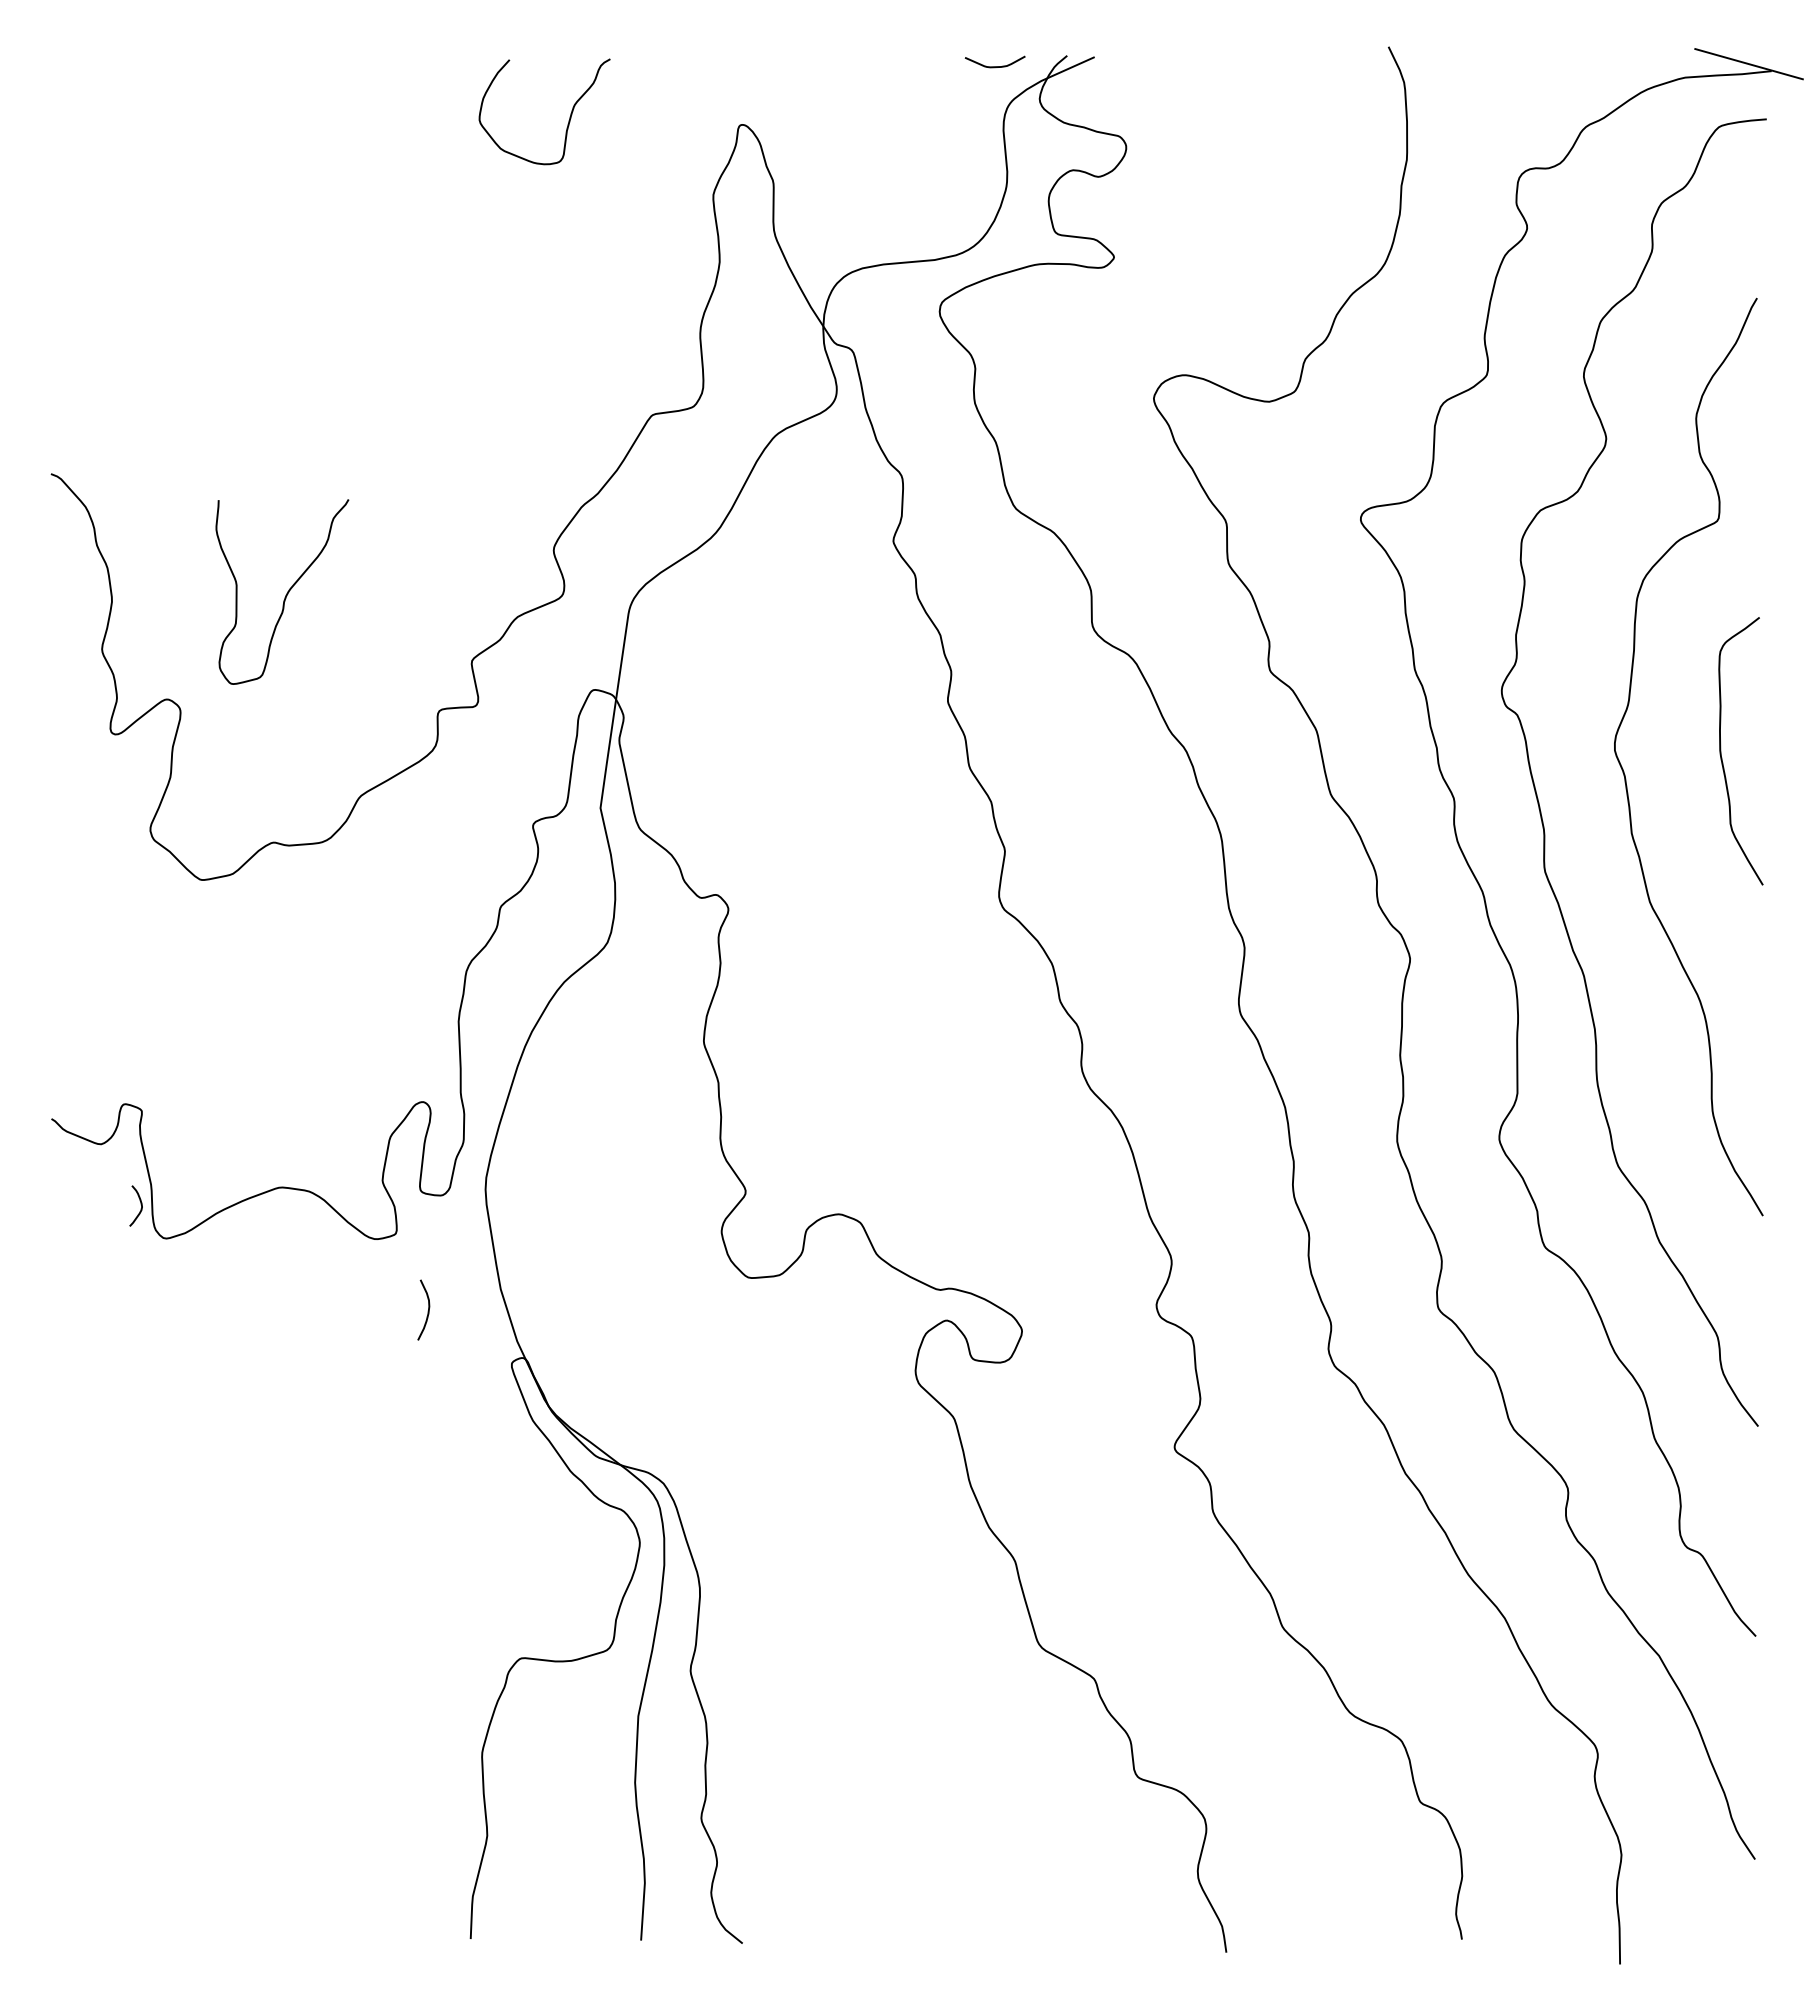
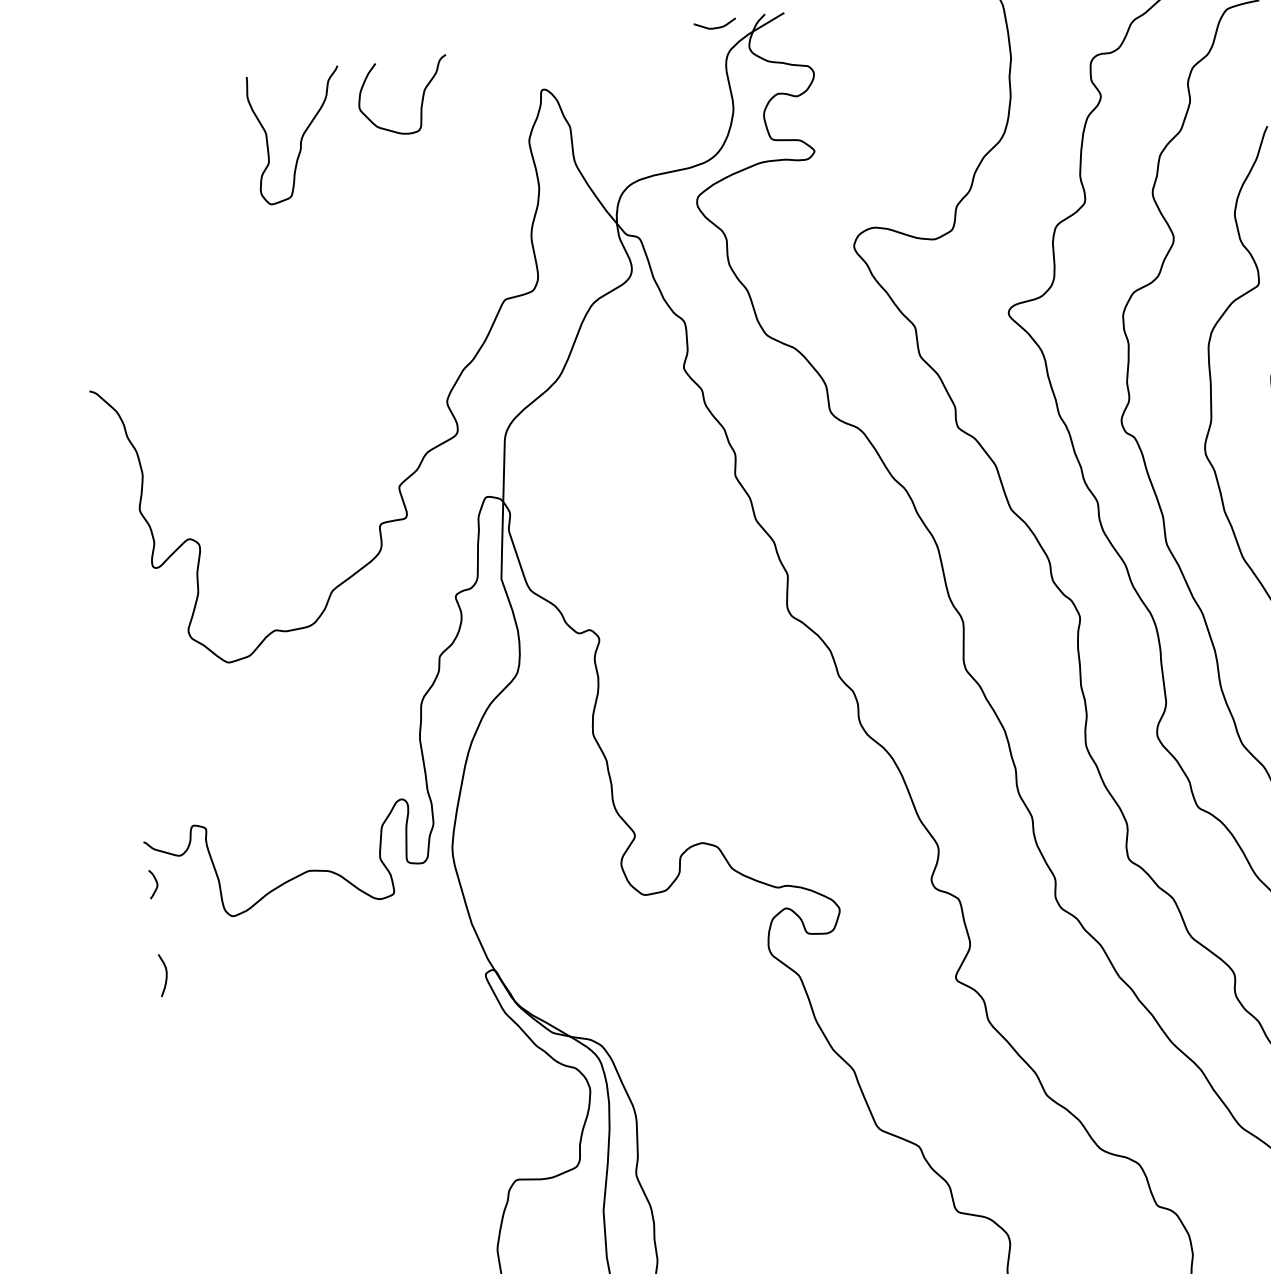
curve: (286, 593) -> (301, 136), moved
curve: (140, 1204) -> (156, 882), moved
curve: (427, 1311) -> (165, 975), moved

